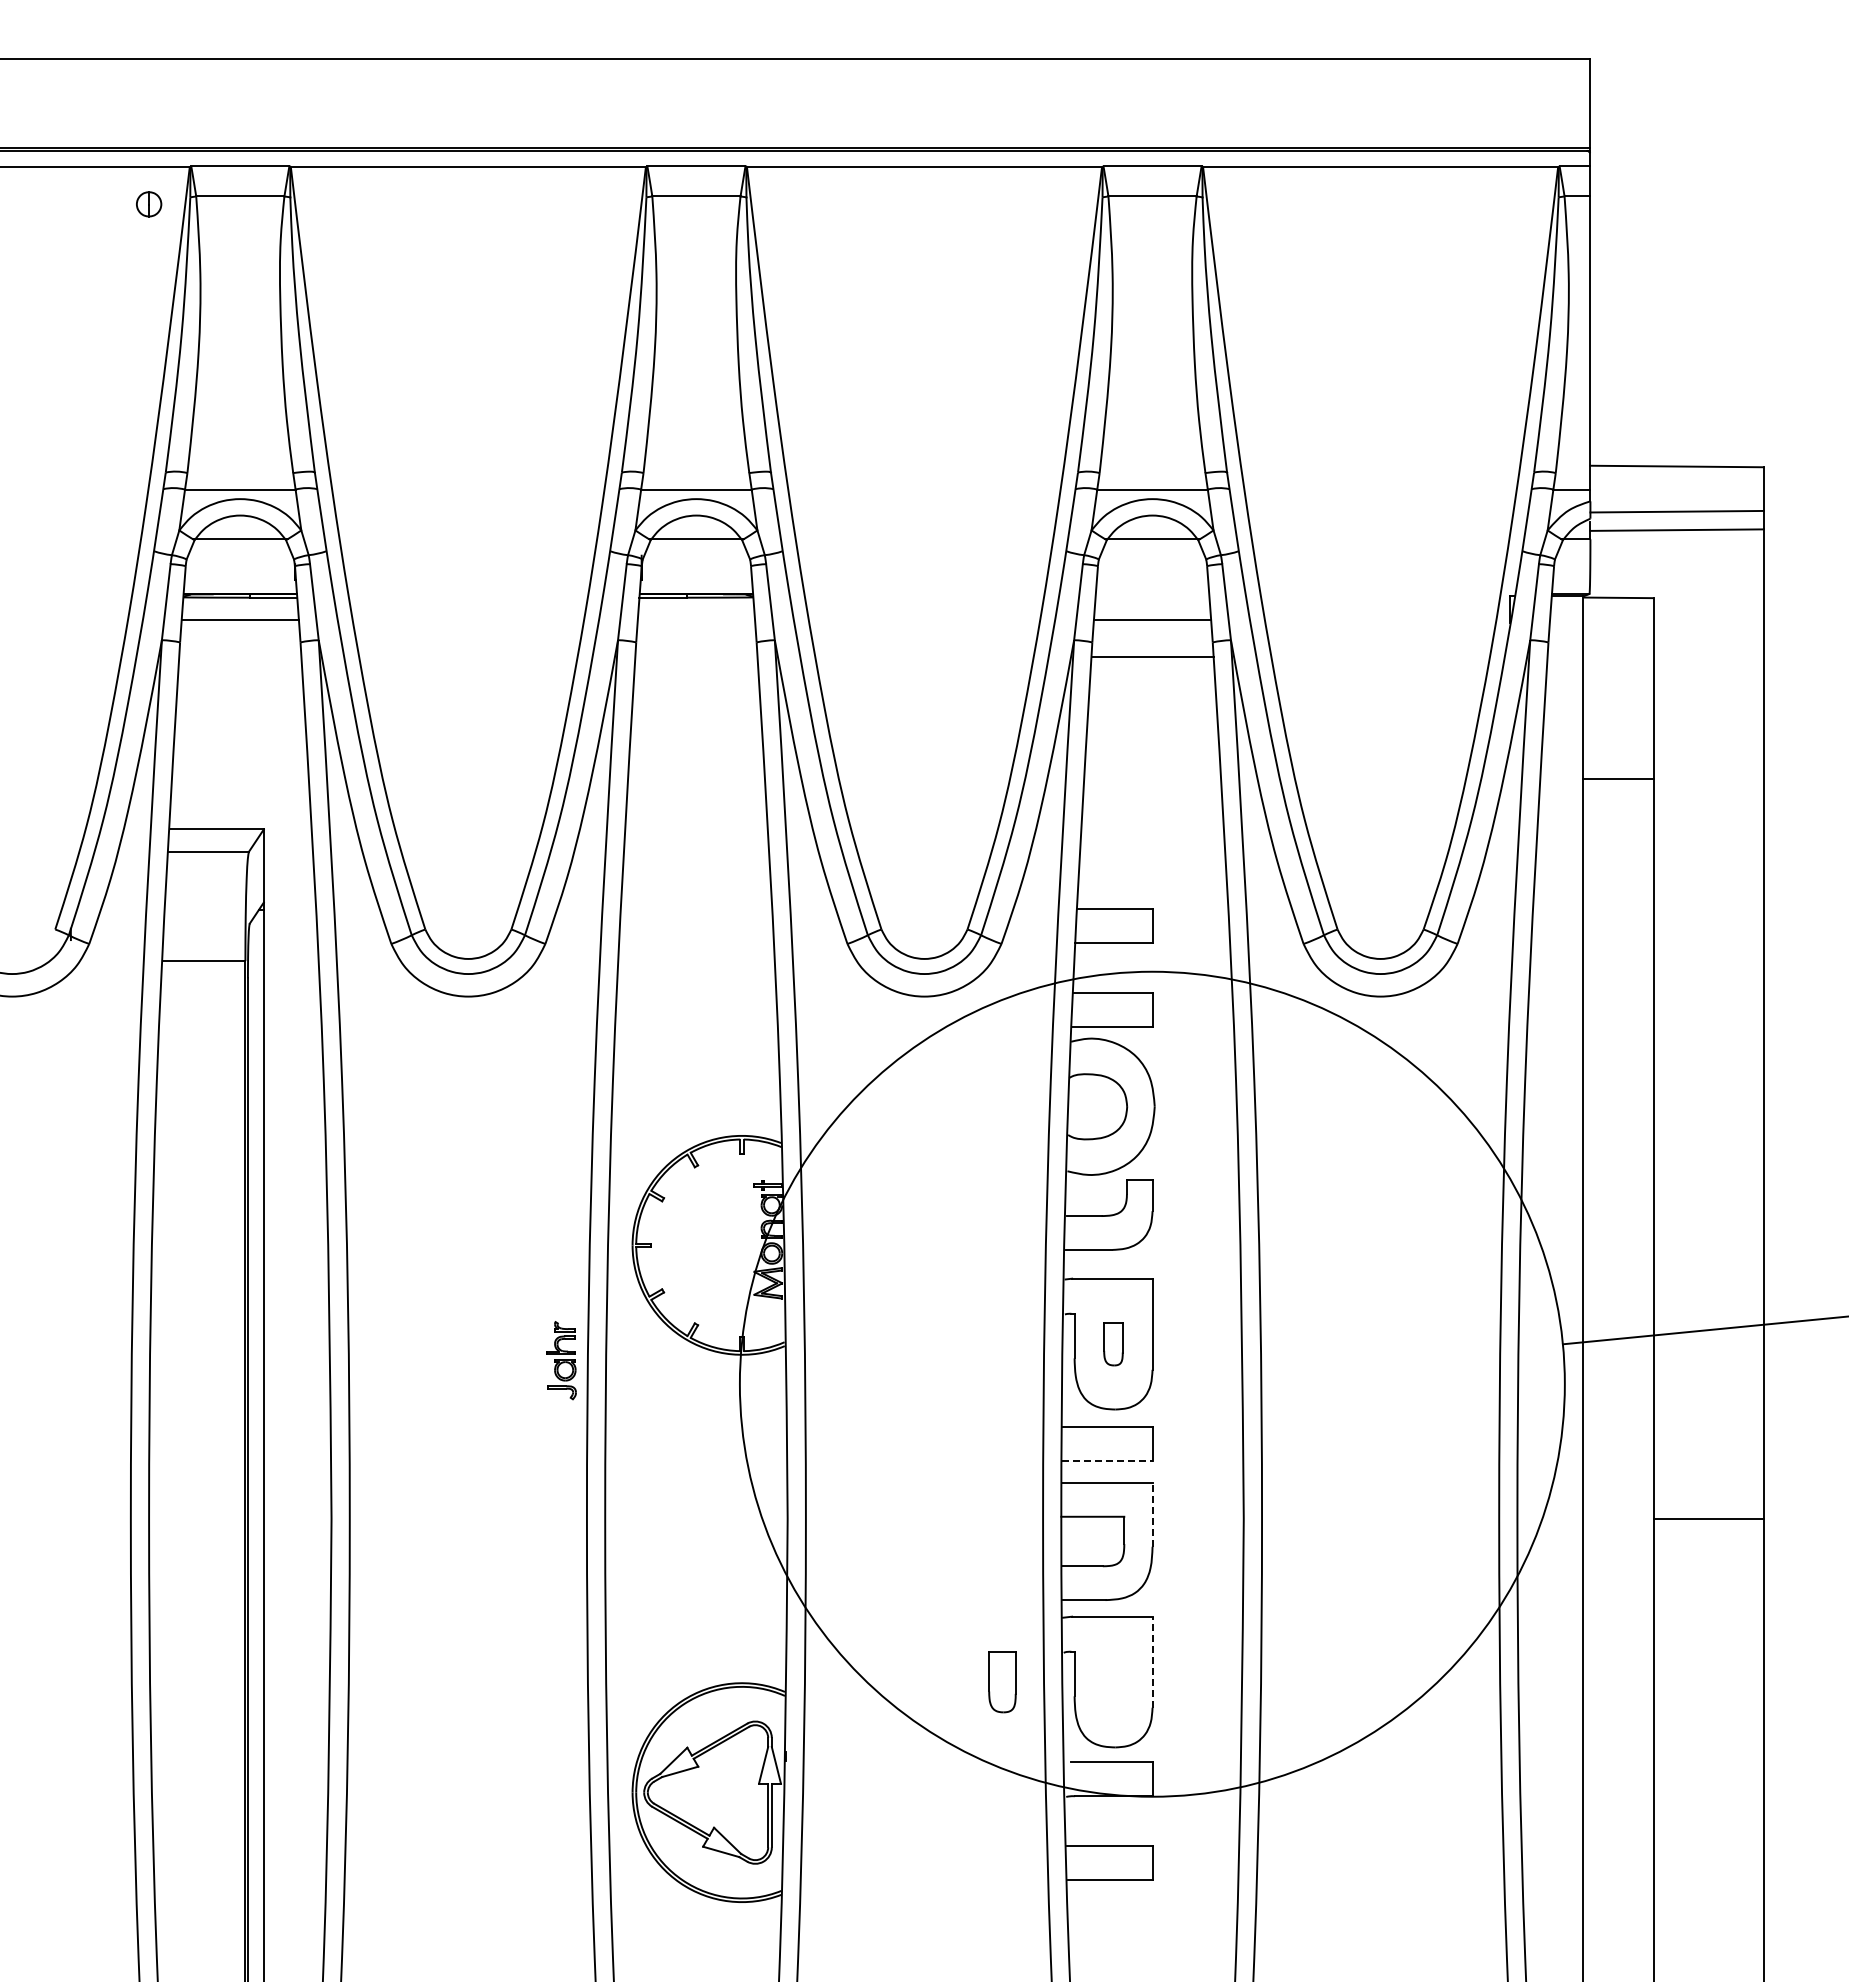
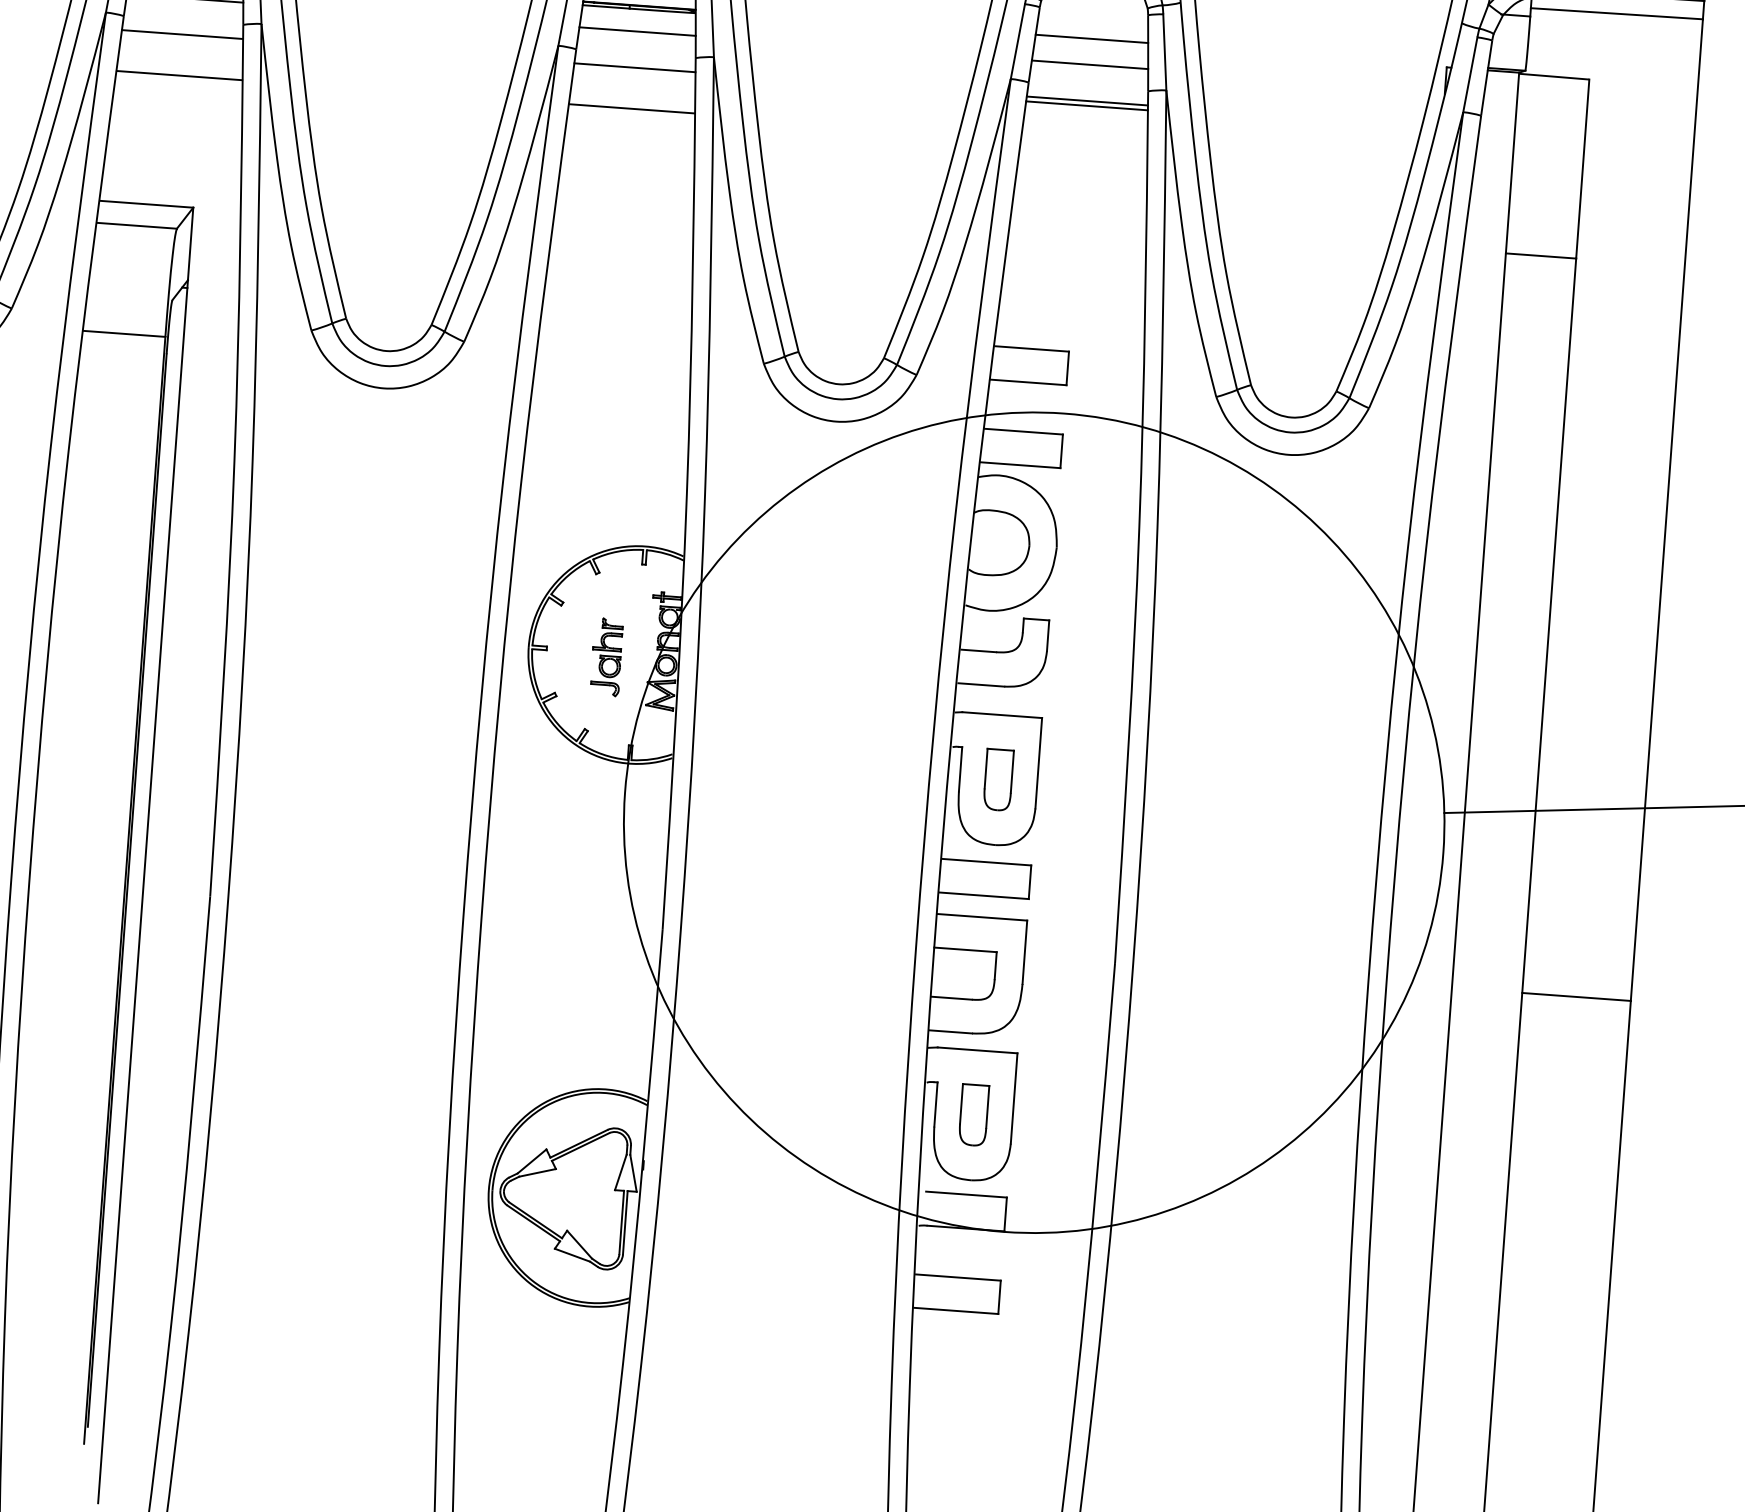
line: (1152, 594) -> (1091, 39), added
line: (696, 620) -> (637, 31), added
line: (240, 656) -> (182, 34), added
line: (696, 656) -> (635, 67), added
line: (1152, 661) -> (1086, 105), added
line: (240, 698) -> (179, 76), added
line: (696, 698) -> (631, 109), added
part: (1113, 1344) -> (998, 780), size x1.43
part: (561, 1360) -> (606, 656), moved
line: (1107, 1461) -> (984, 896), dashed -> solid
line: (1152, 1514) -> (1024, 951), dashed -> solid
line: (1152, 1662) -> (1014, 1098), dashed -> solid
part: (1002, 1682) -> (973, 1115), moved

